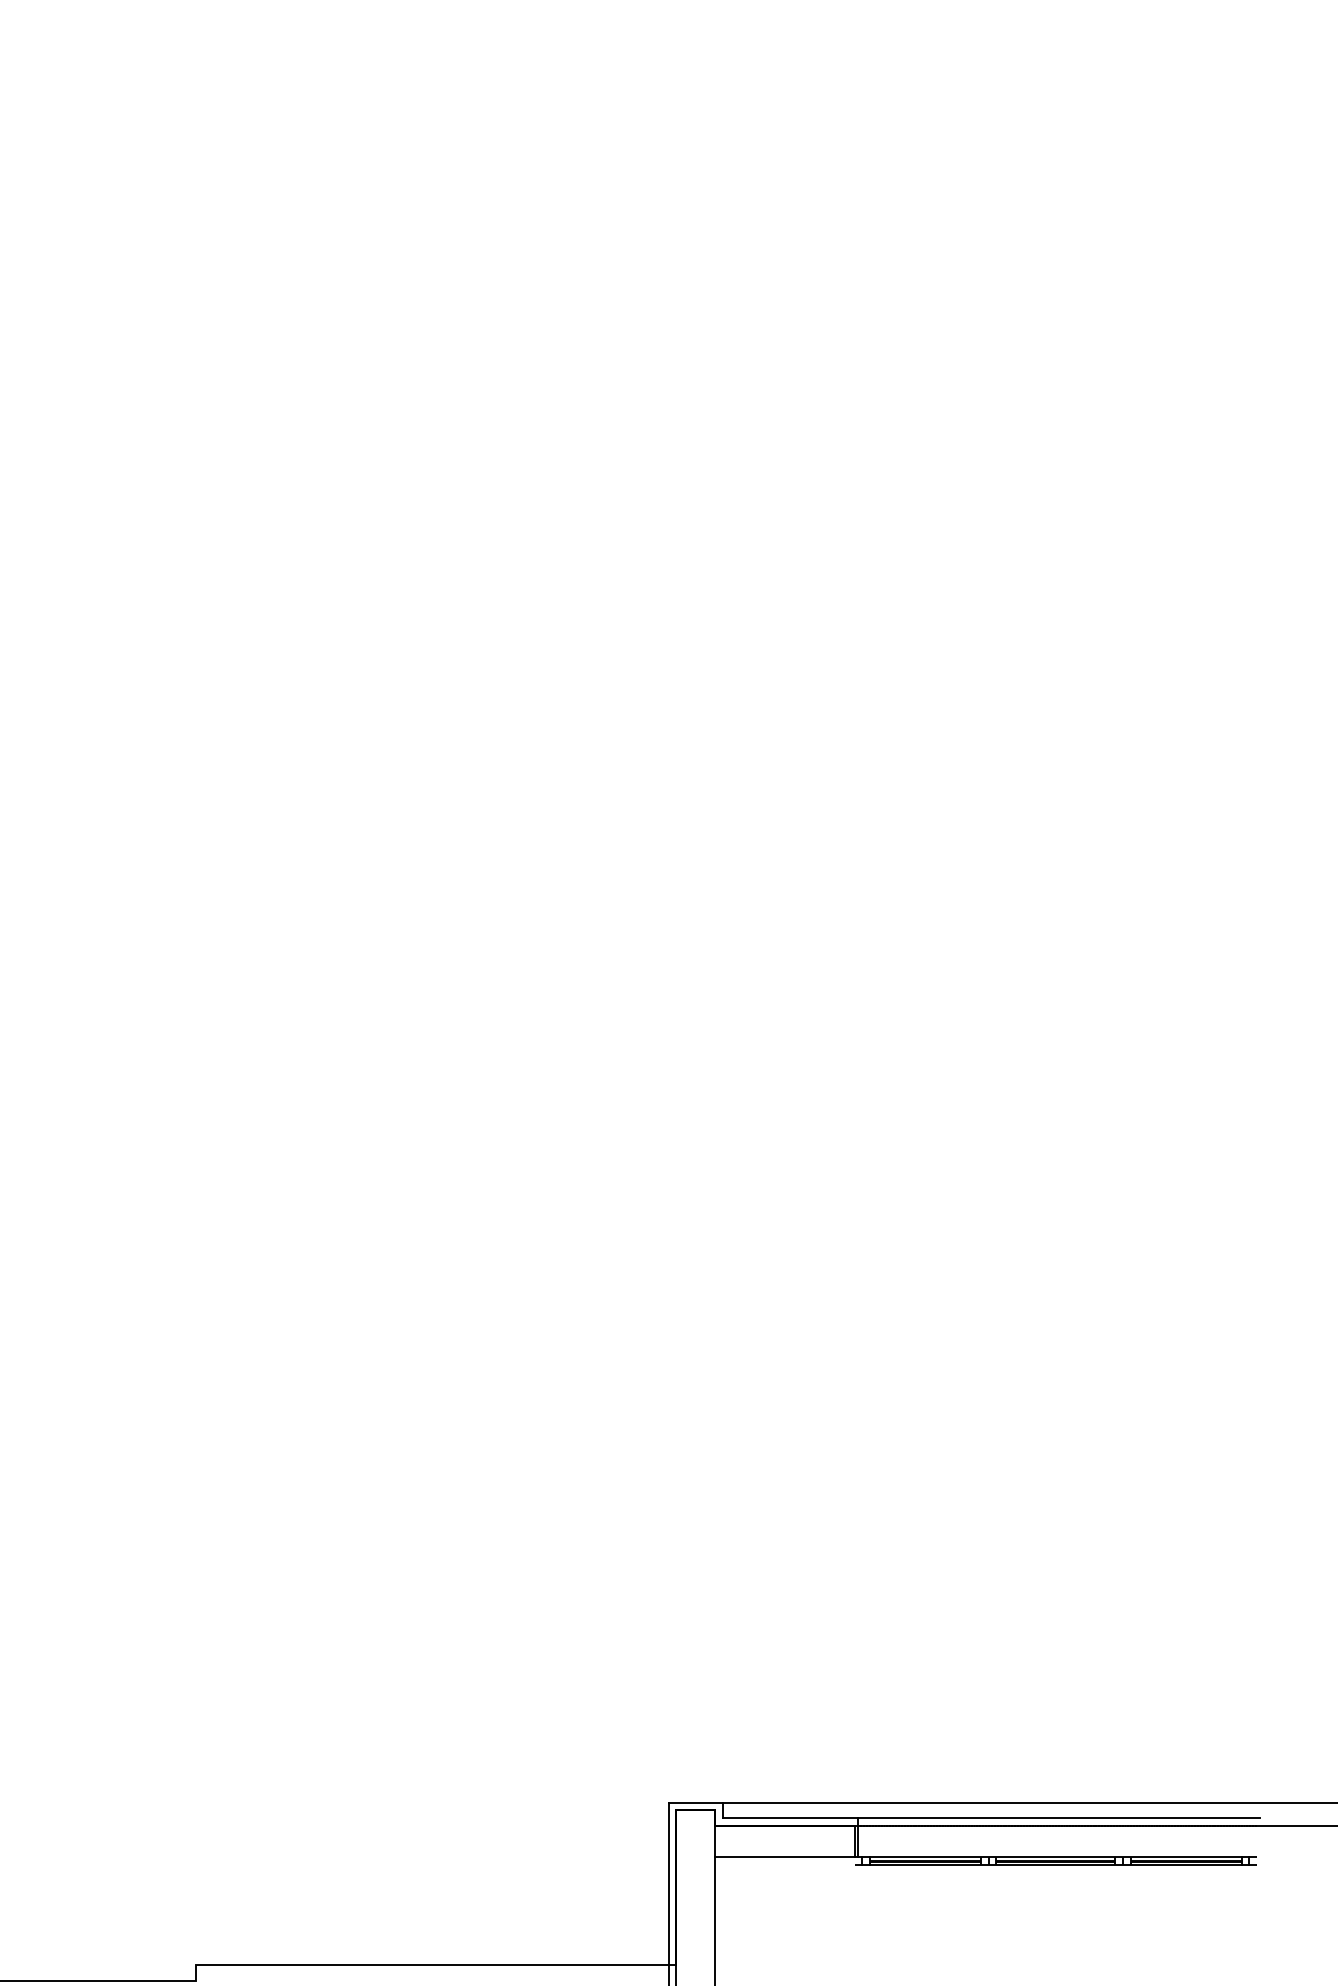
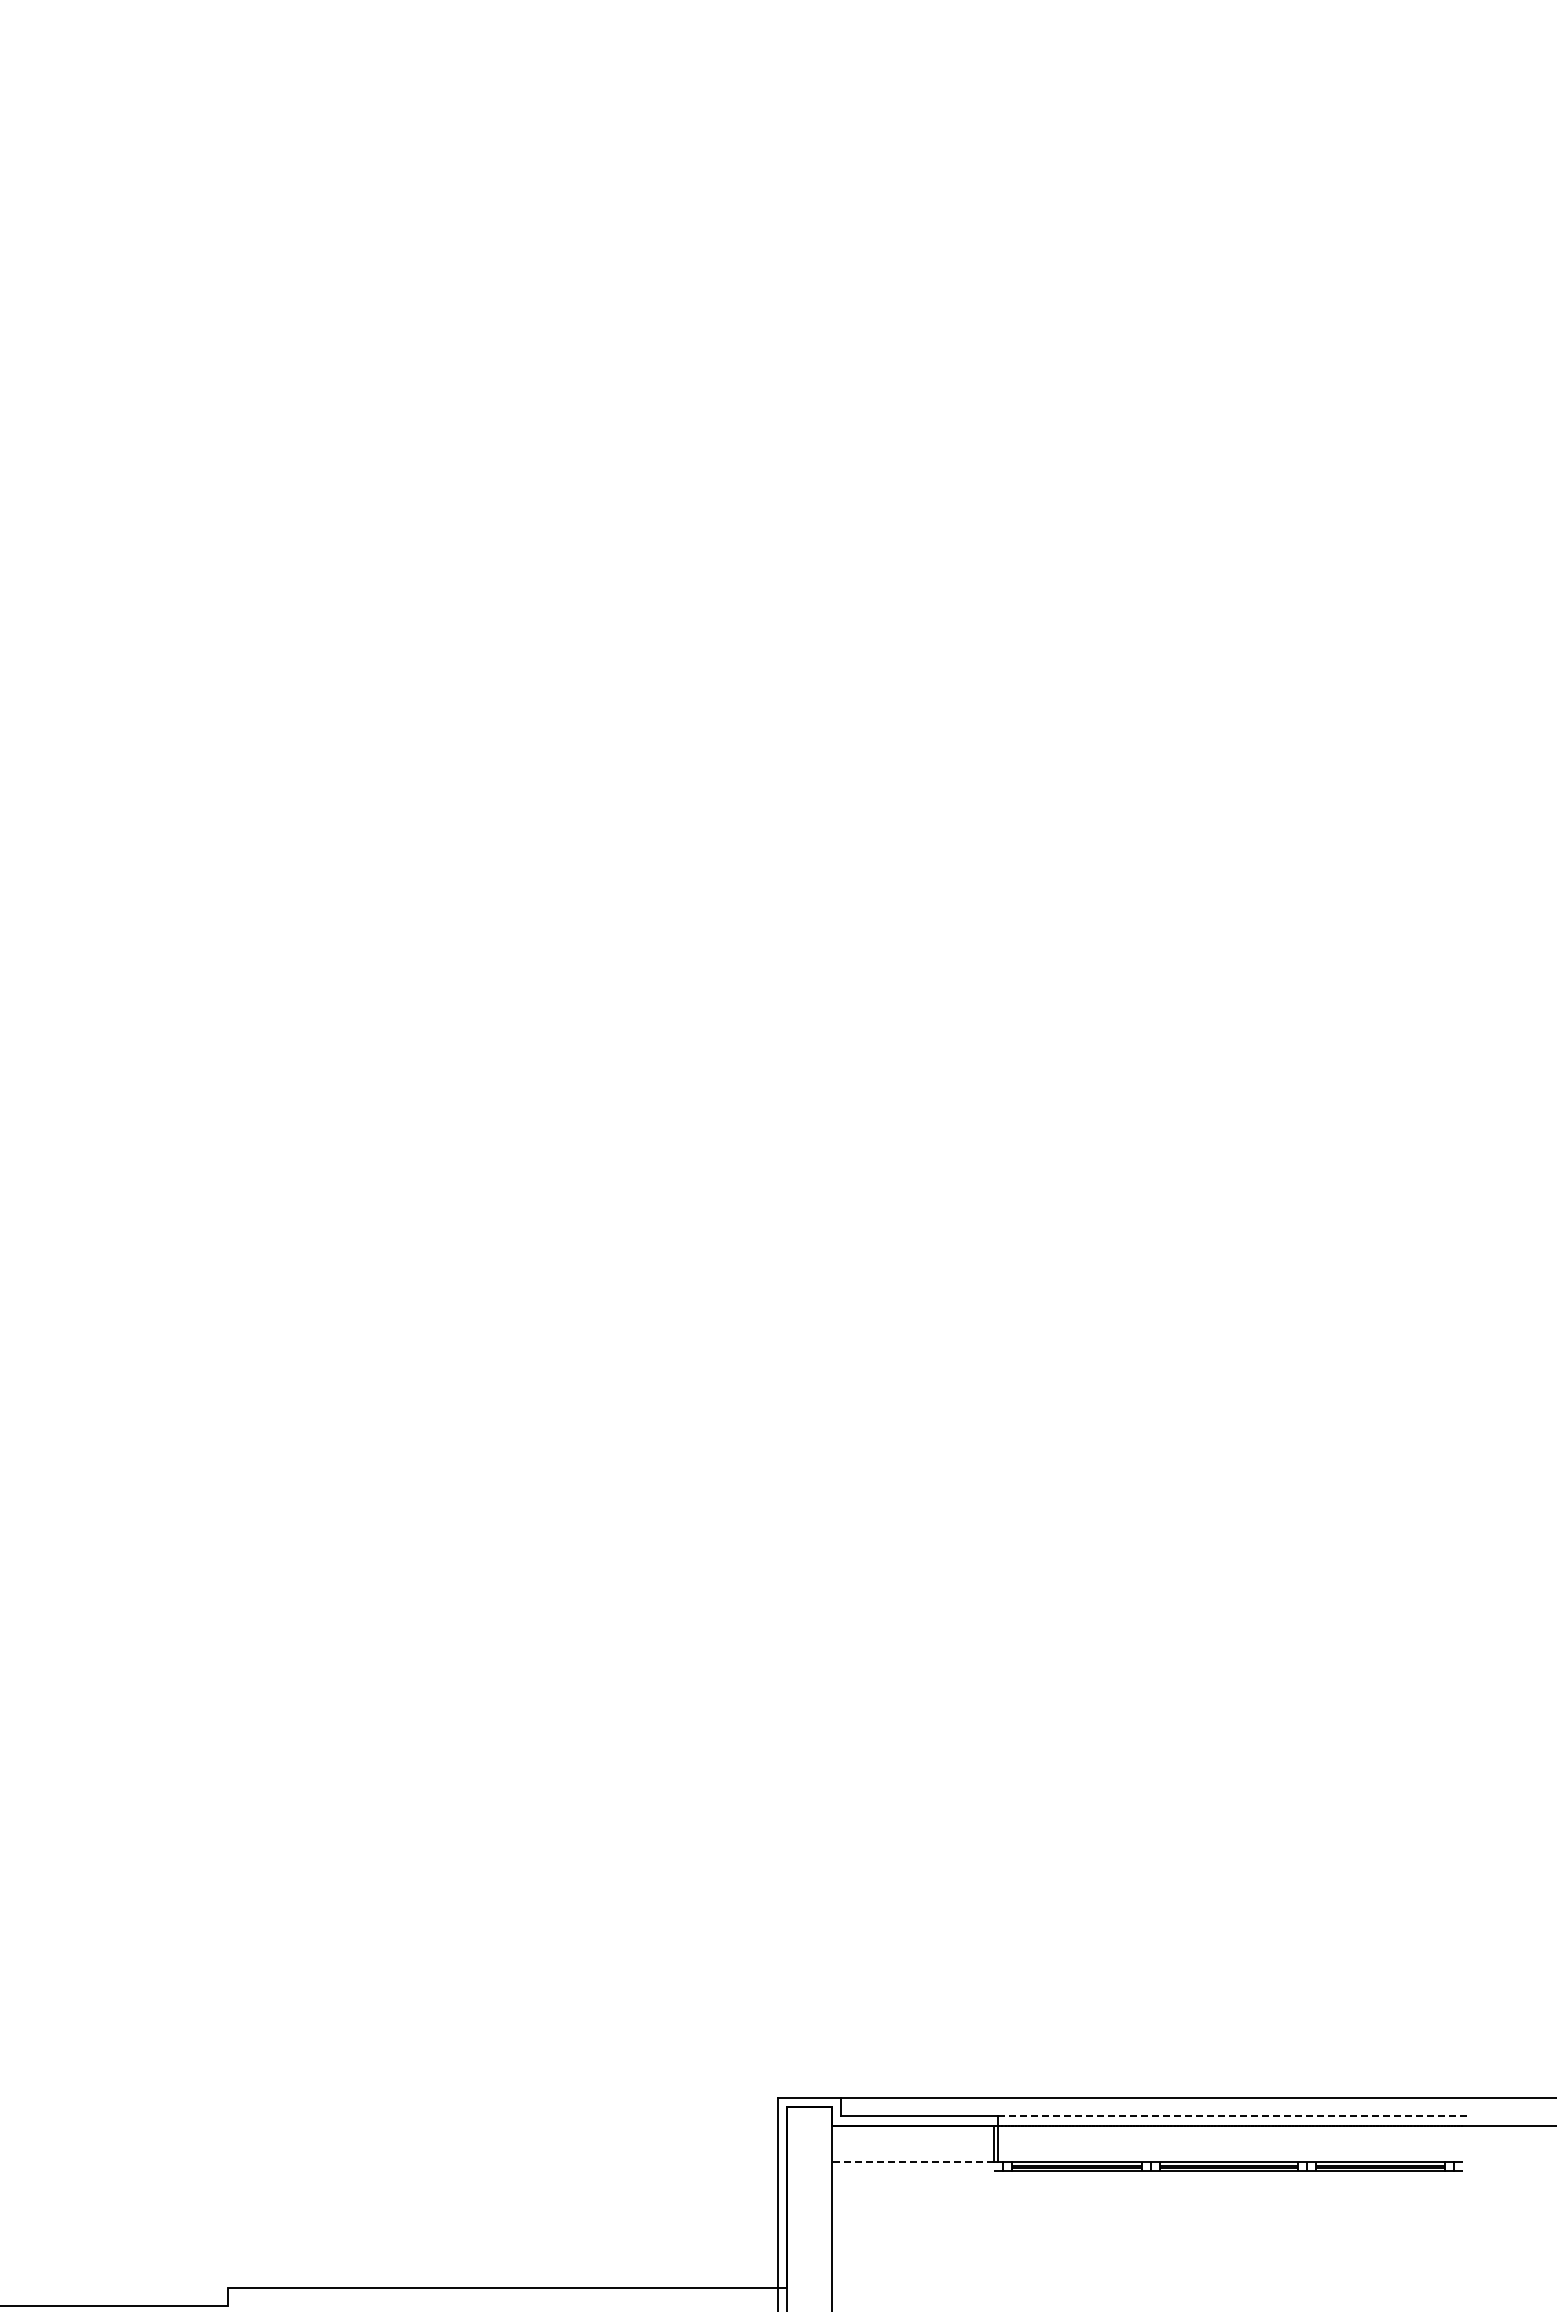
line: (1058, 1818) -> (1231, 2116), solid -> dashed
line: (784, 1856) -> (912, 2161), solid -> dashed

